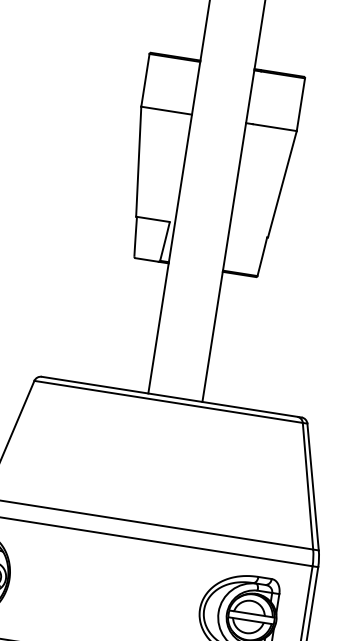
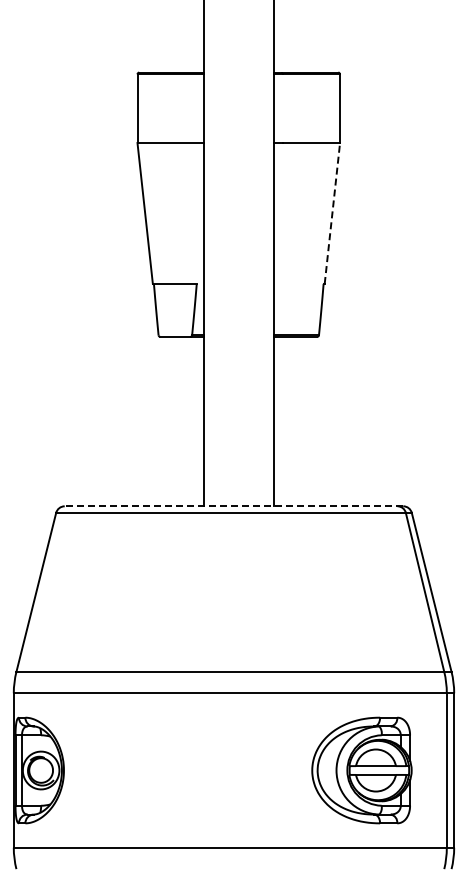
line: (282, 184) -> (332, 213), solid -> dashed
line: (171, 397) -> (233, 506), solid -> dashed

